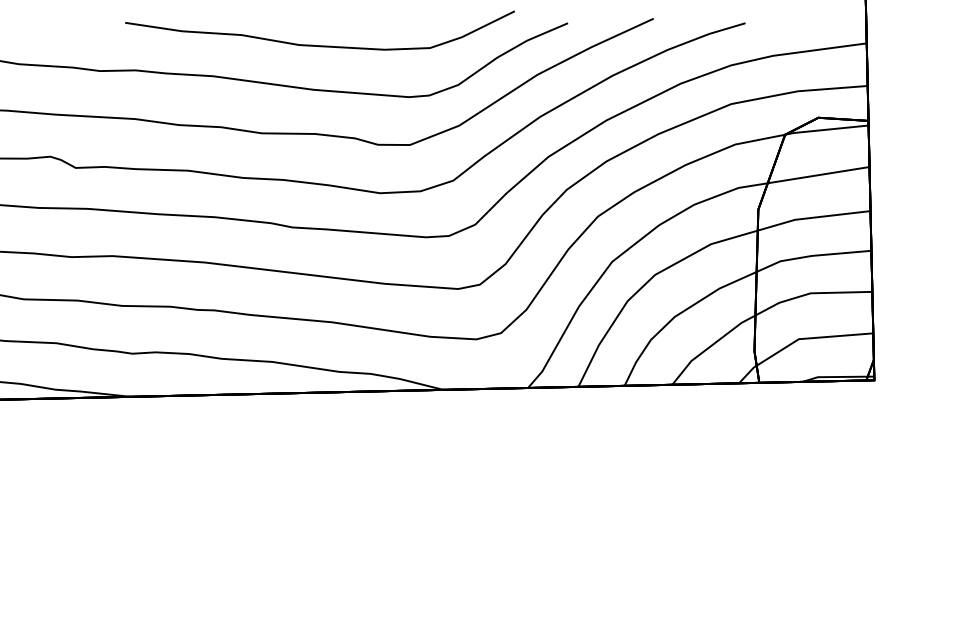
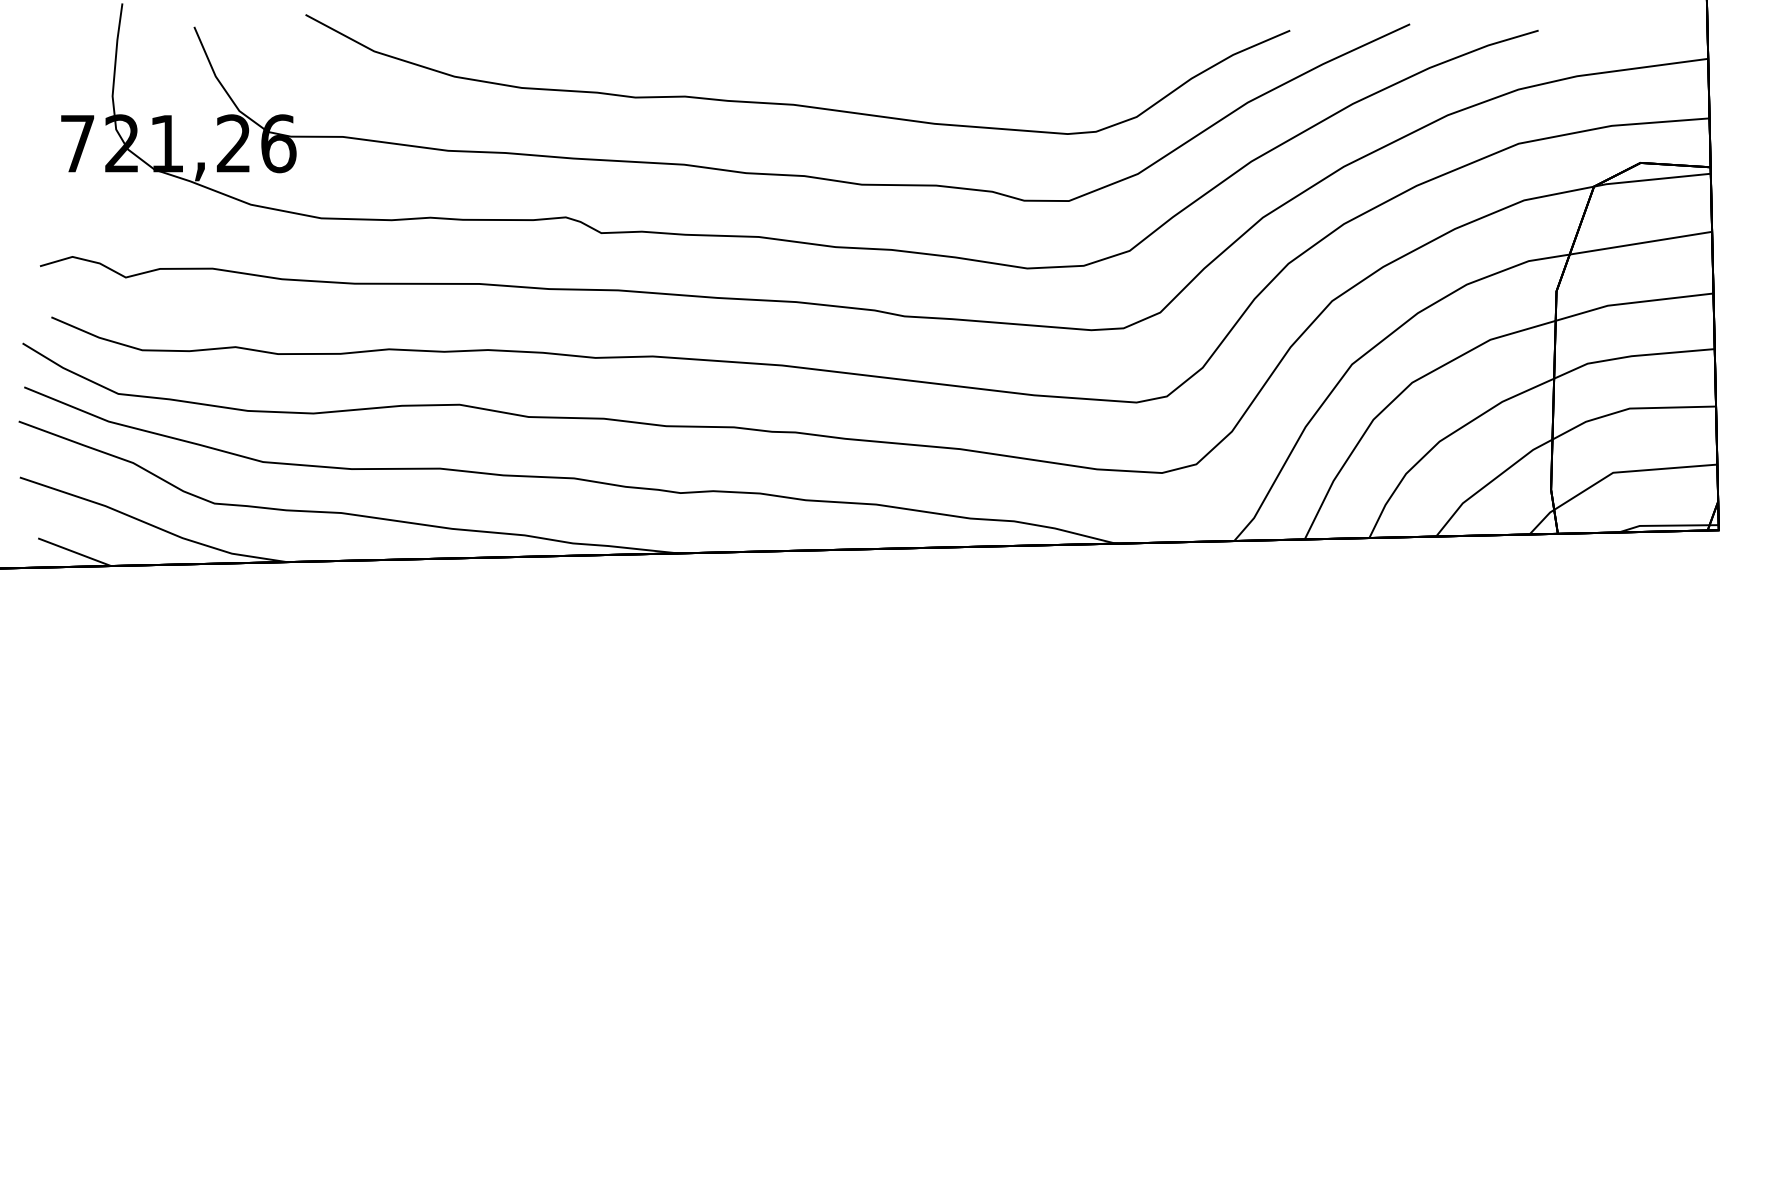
curve: (319, 45) -> (942, 61), removed

